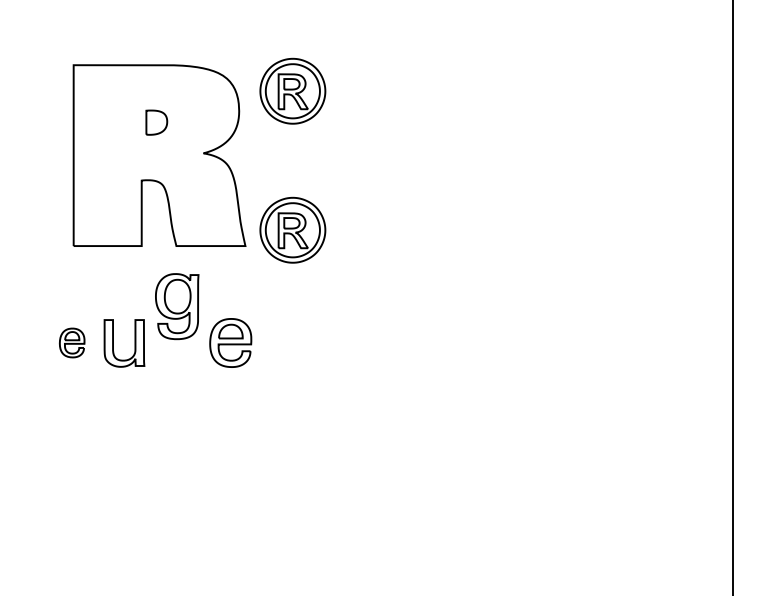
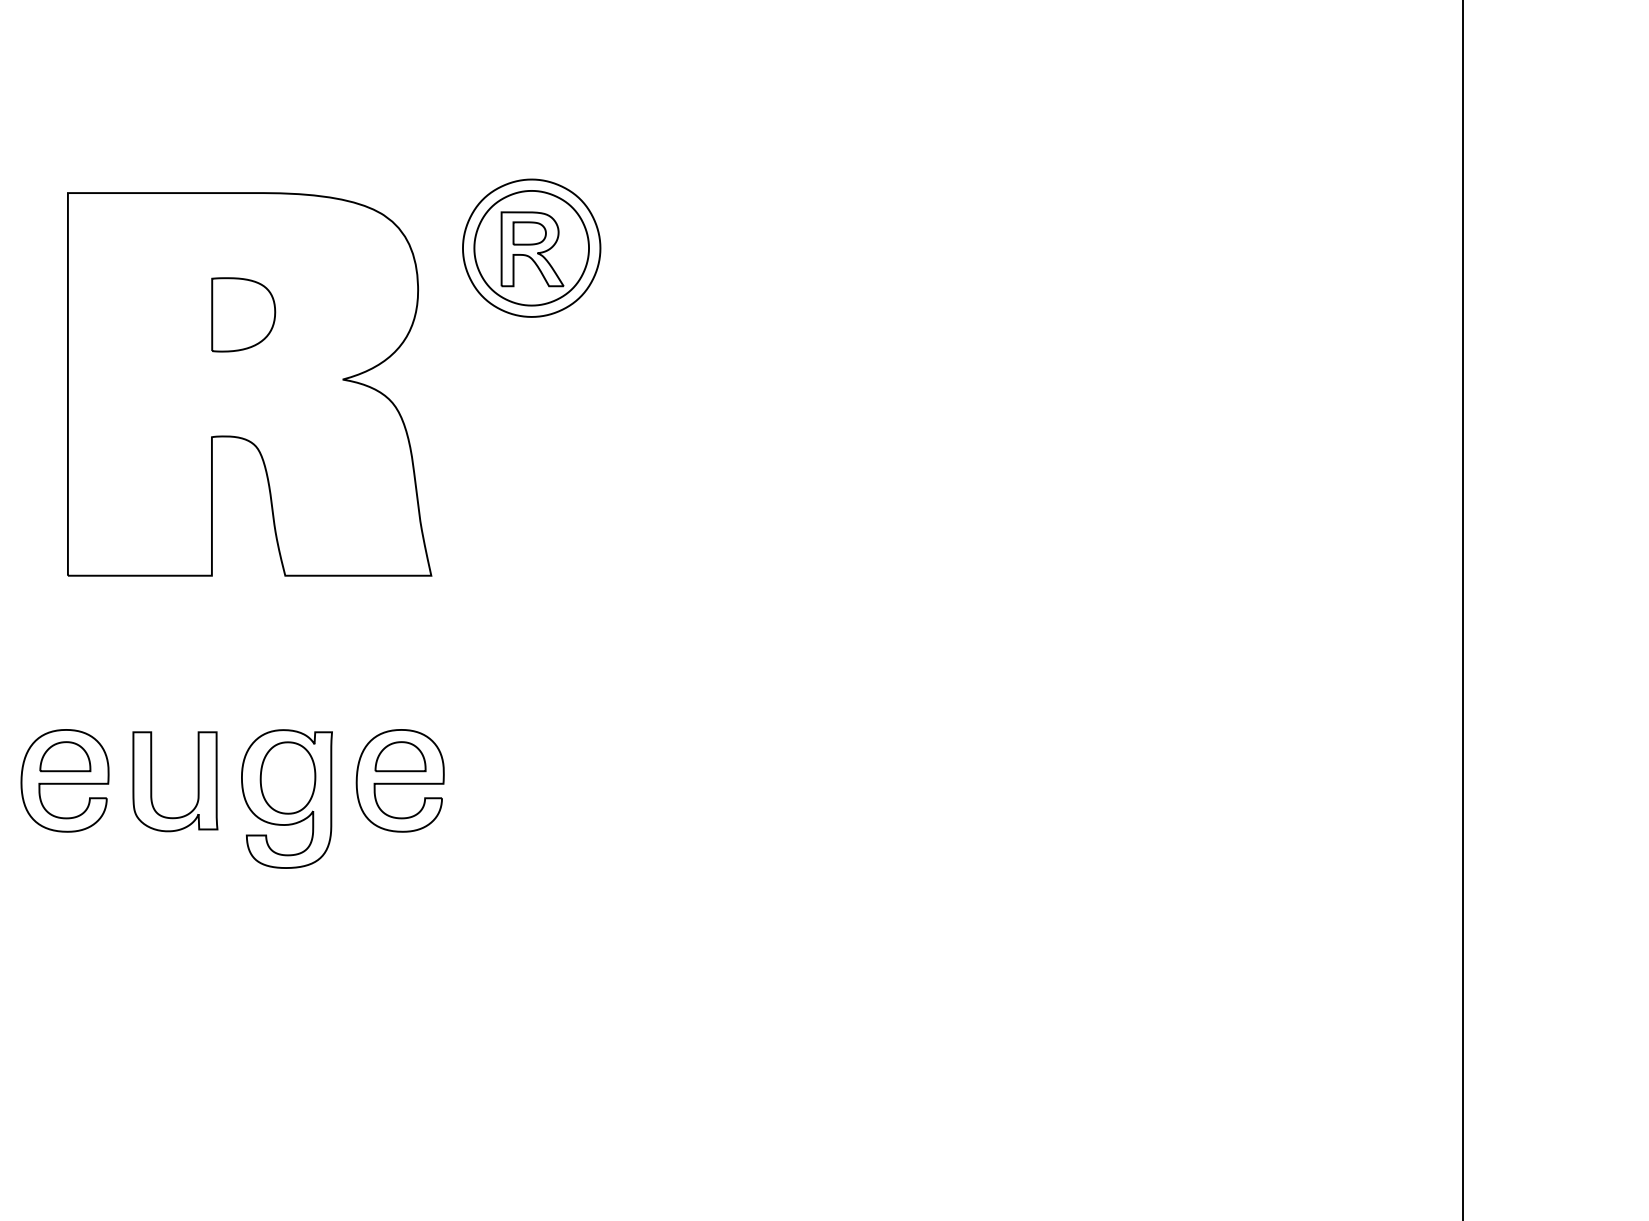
part: (156, 122) -> (243, 314), size x1.43
part: (292, 229) -> (530, 540), removed
part: (177, 306) -> (287, 798), moved
part: (71, 342) -> (63, 779), size x1.67

